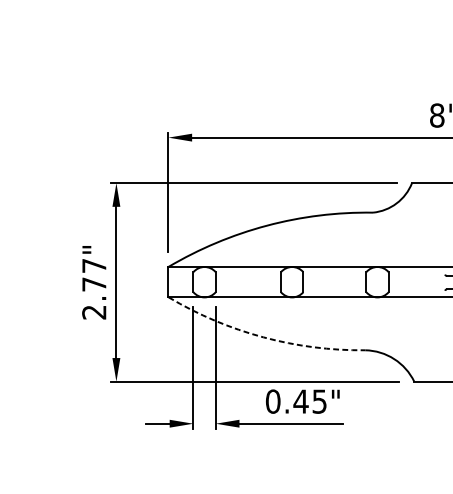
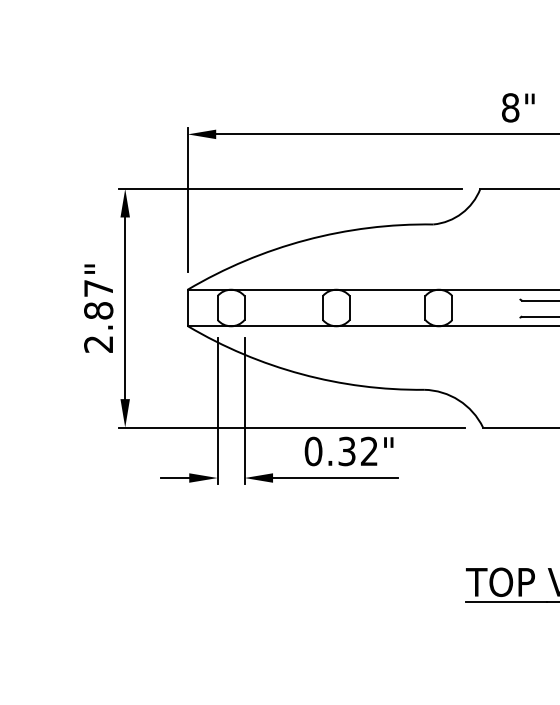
text: (94, 284) -> (98, 310), 2.77" -> 2.87"
arc: (263, 337) -> (301, 374), dashed -> solid
text: (309, 401) -> (357, 451), 0.45" -> 0.32"

